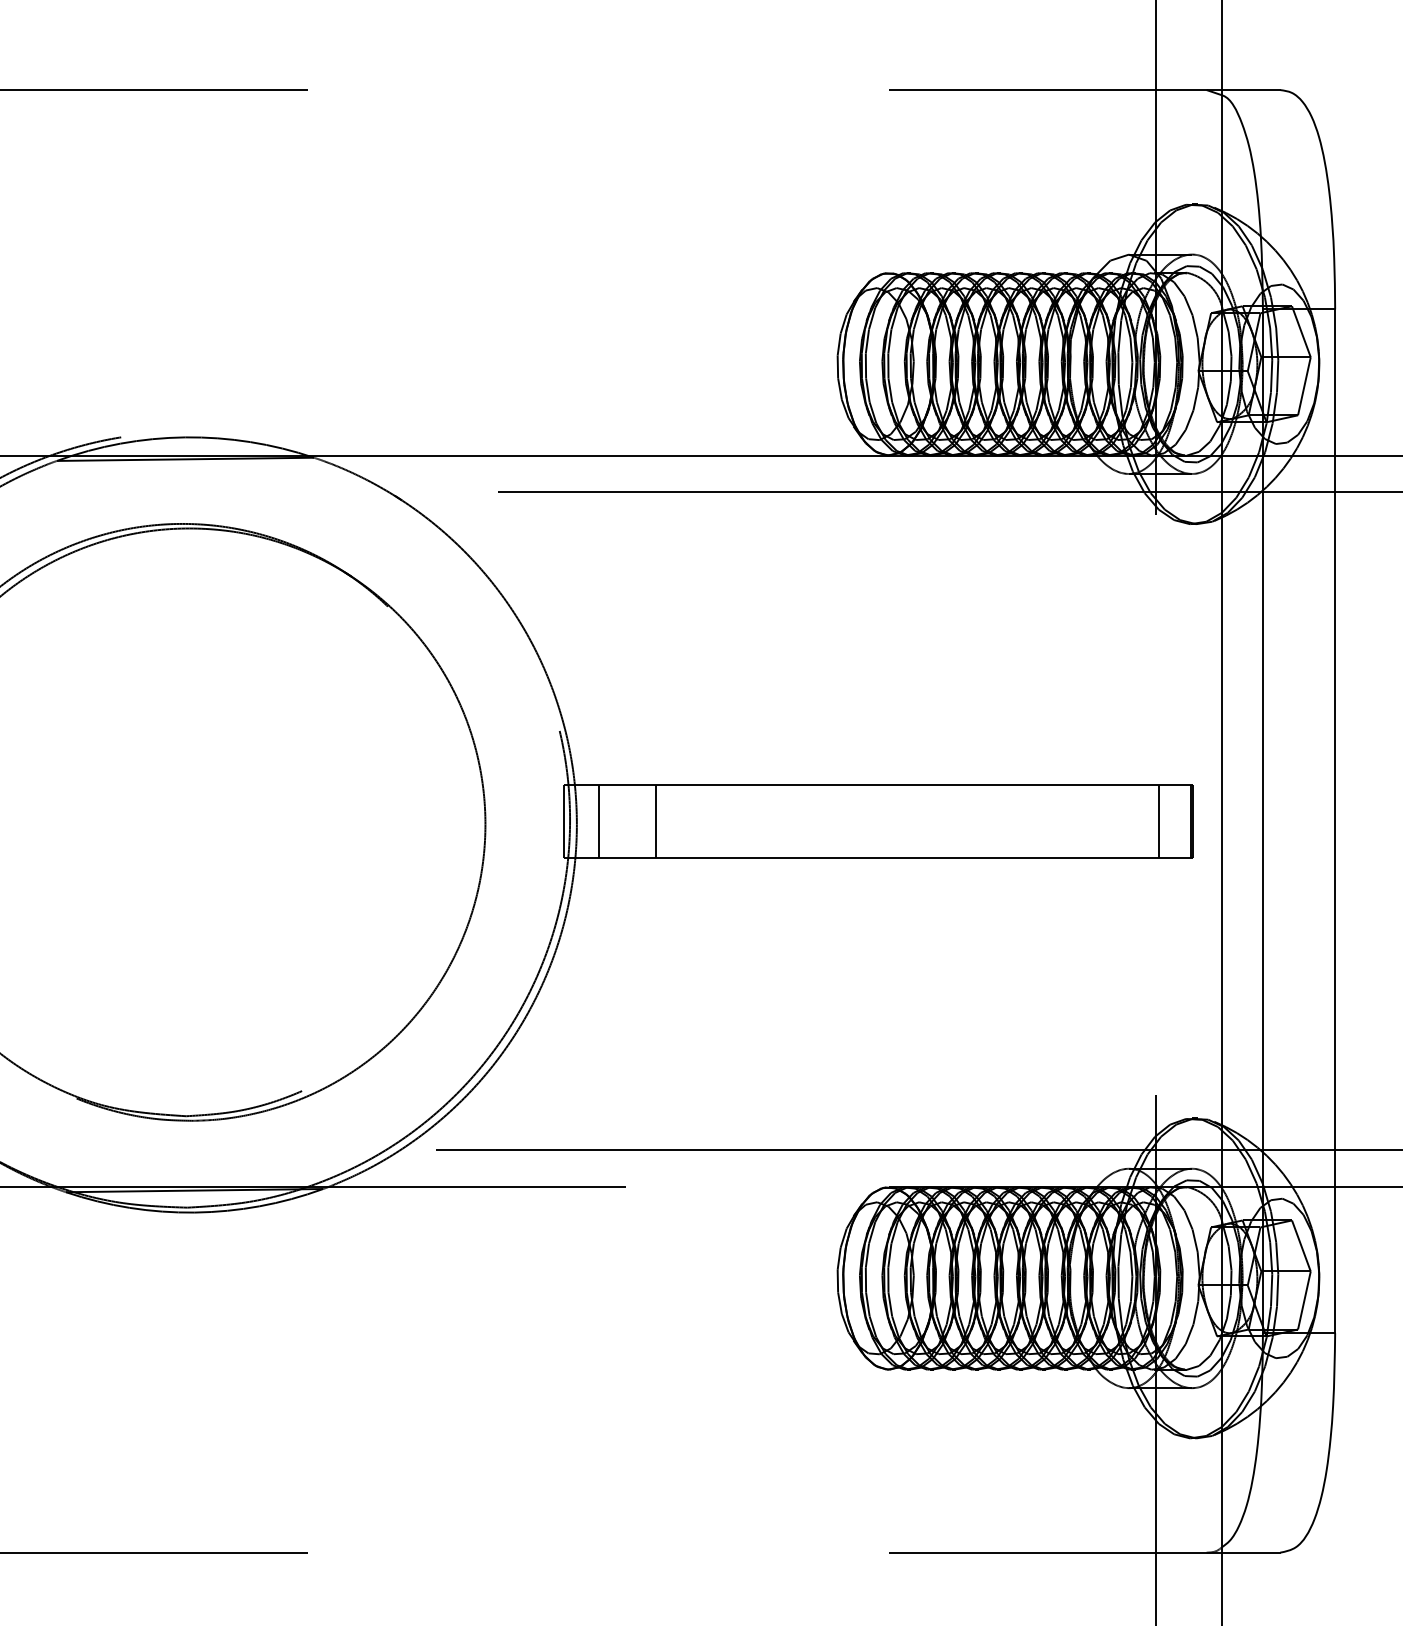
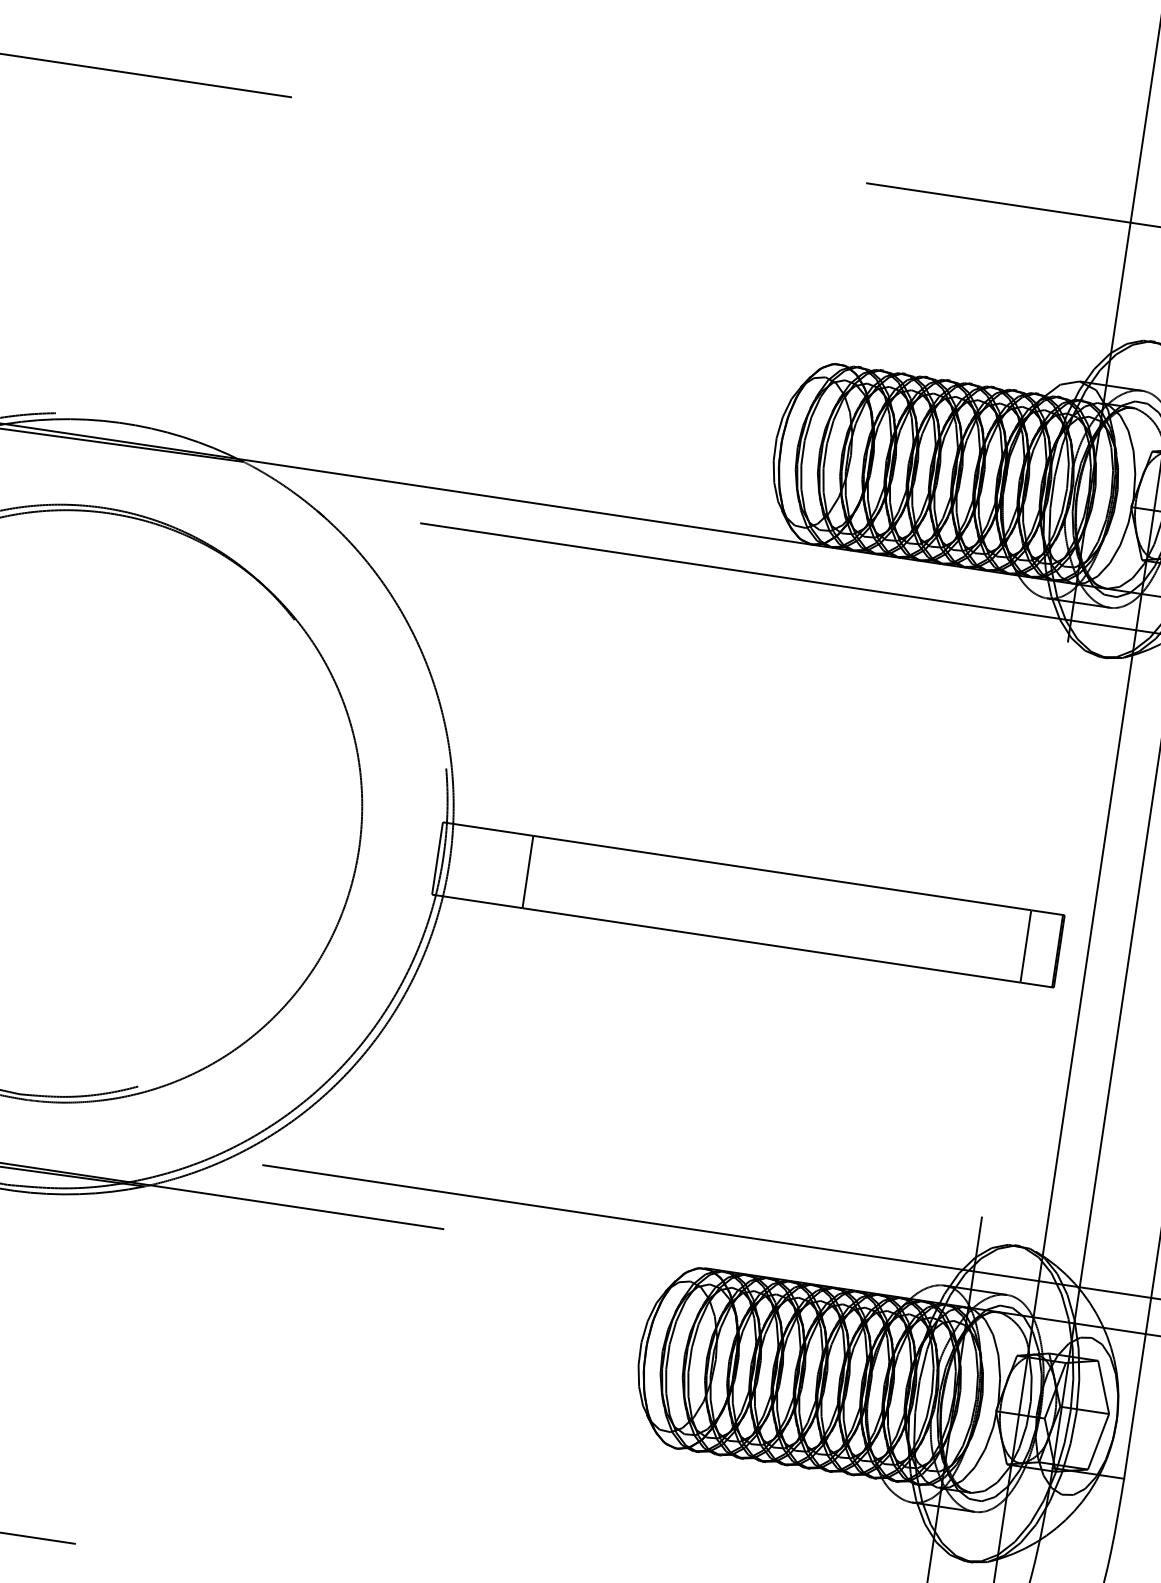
line: (599, 820) -> (472, 862), removed

